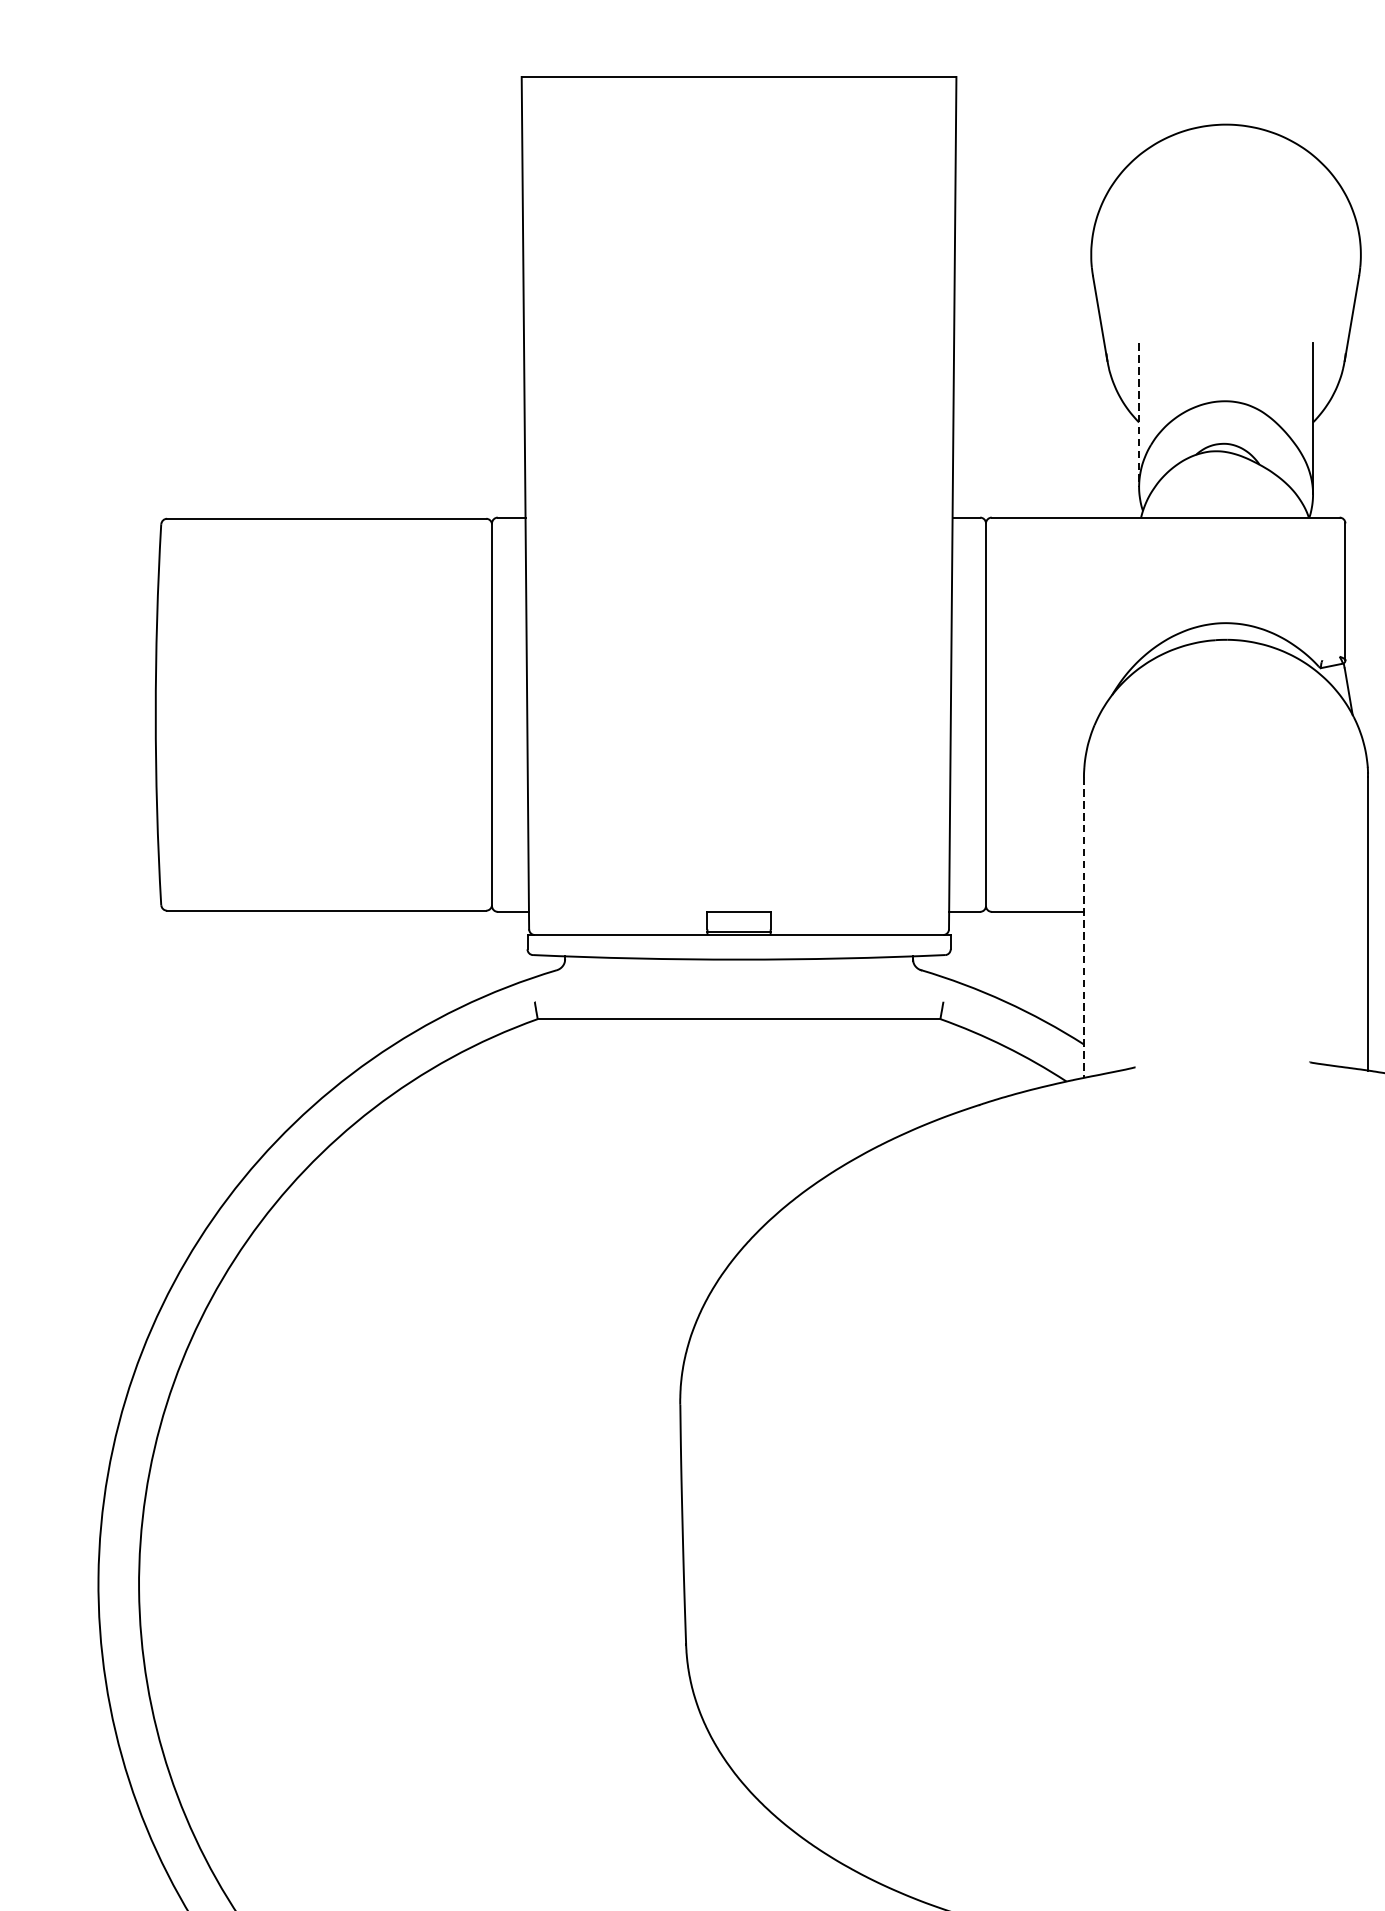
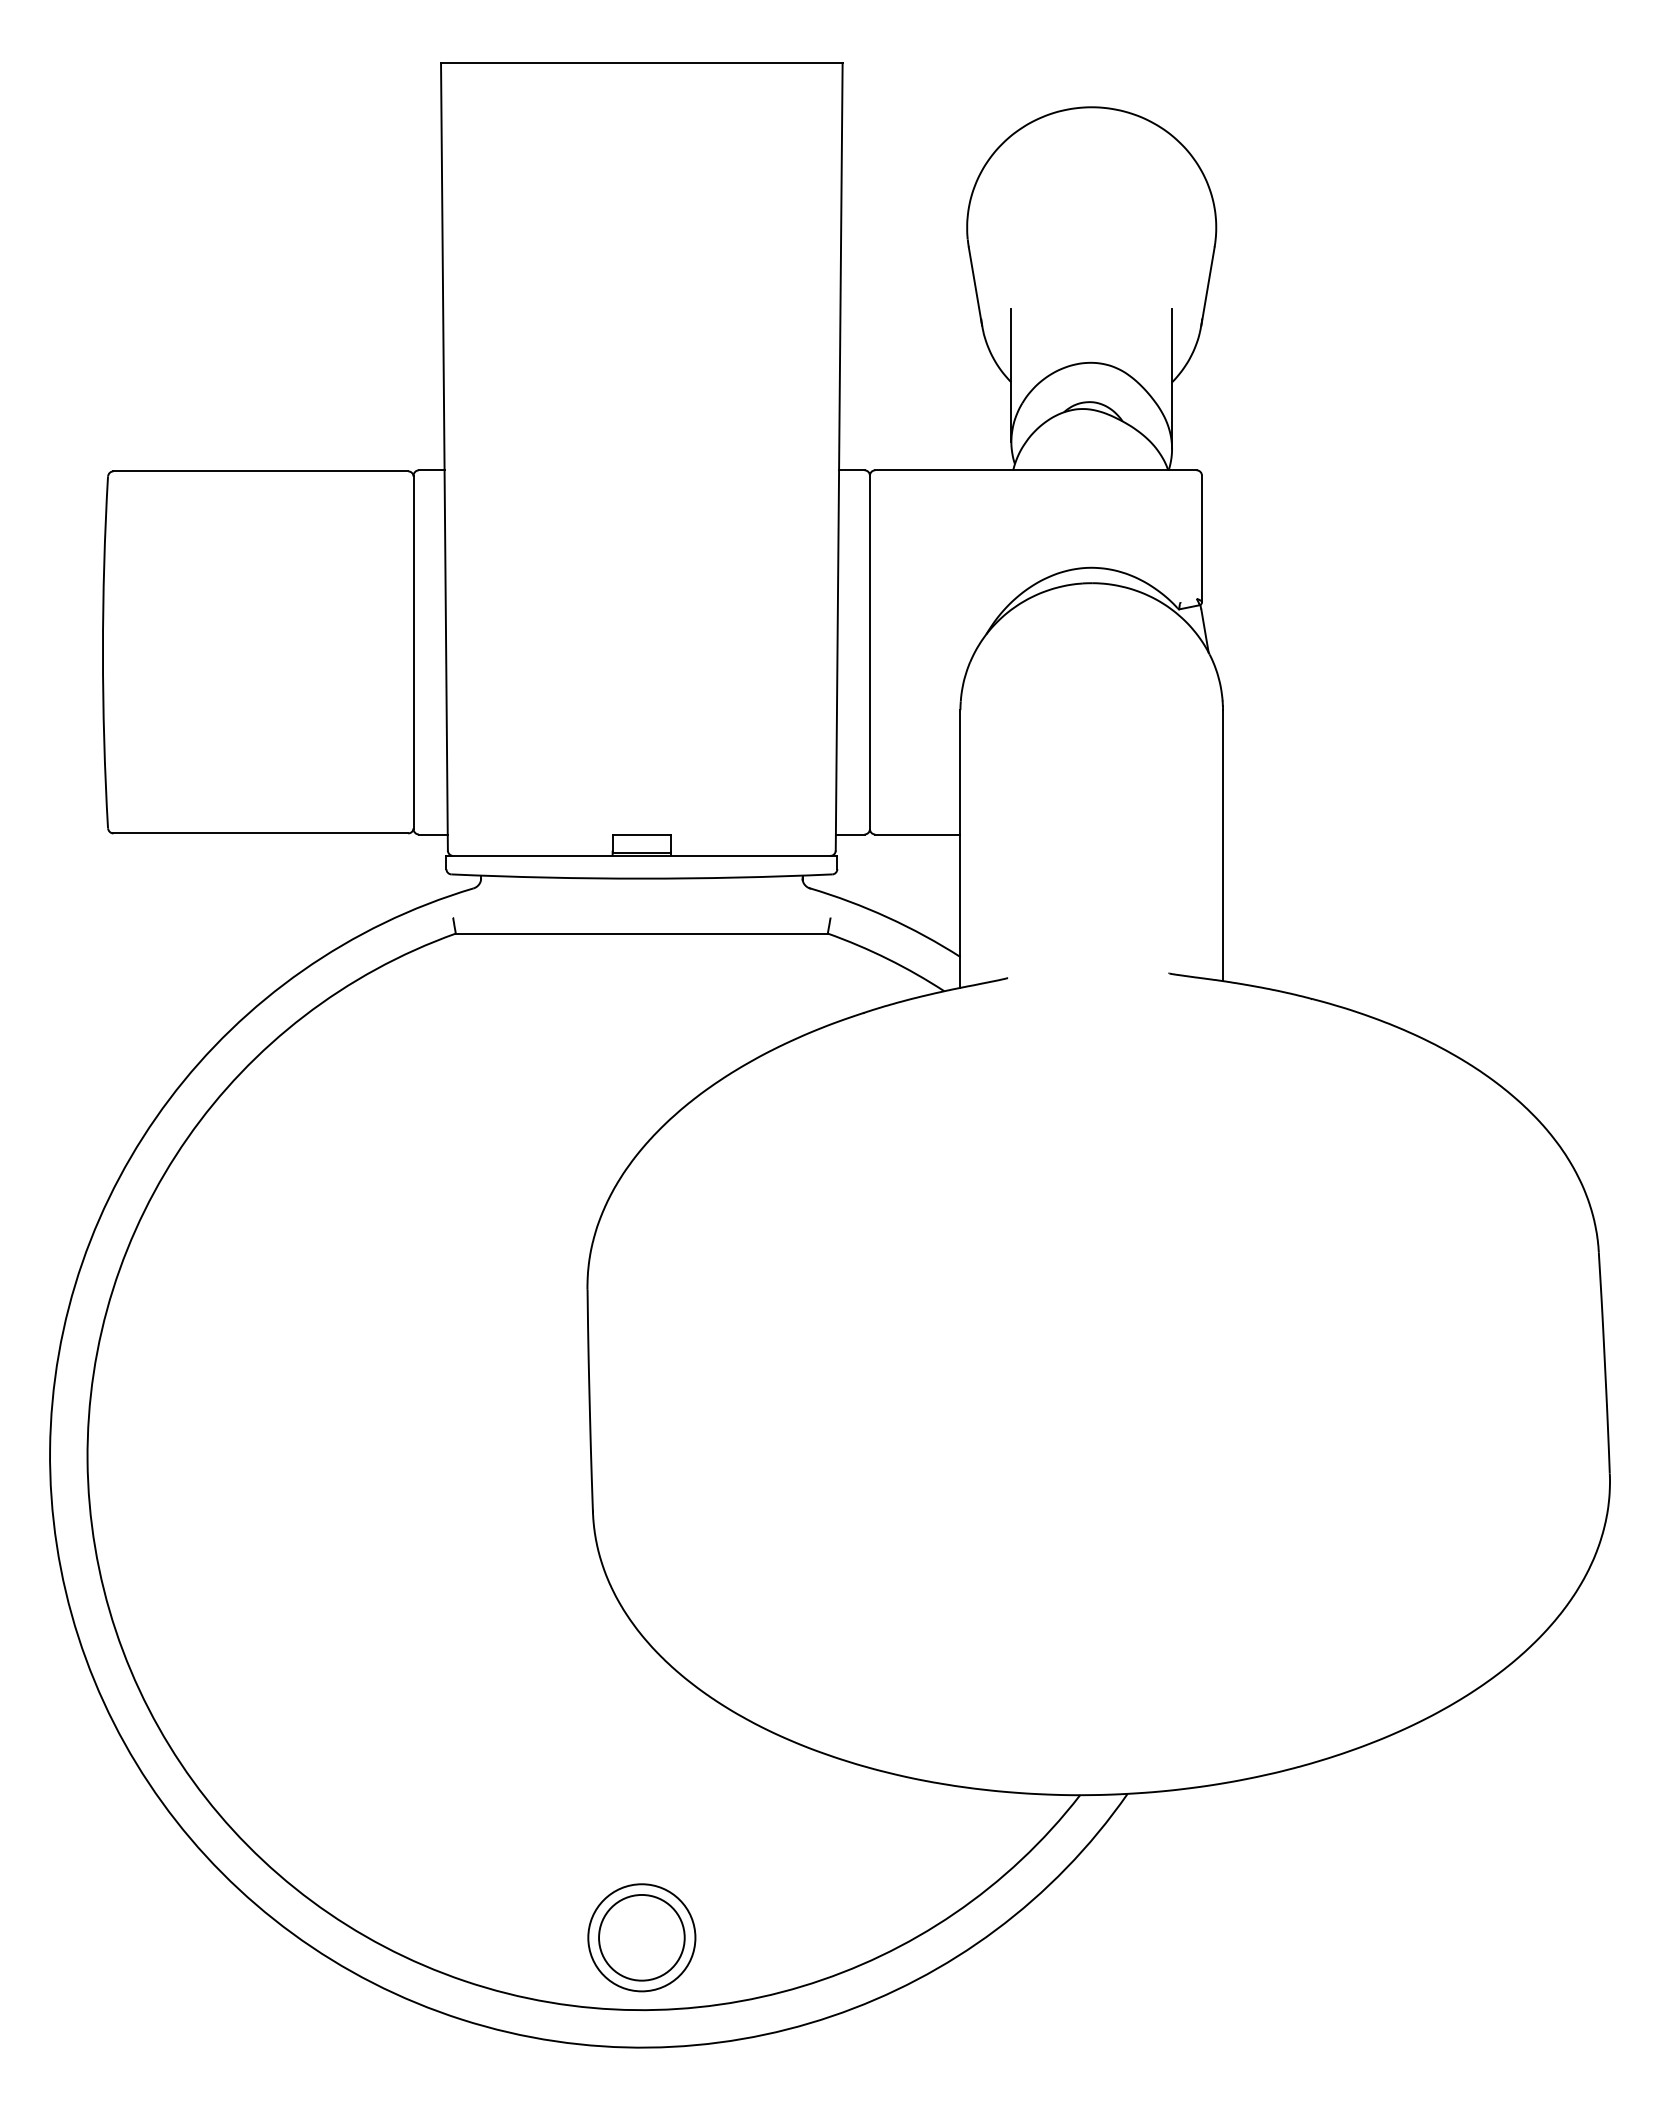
line: (1139, 416) -> (1011, 376), dashed -> solid
line: (1084, 928) -> (960, 849), dashed -> solid

